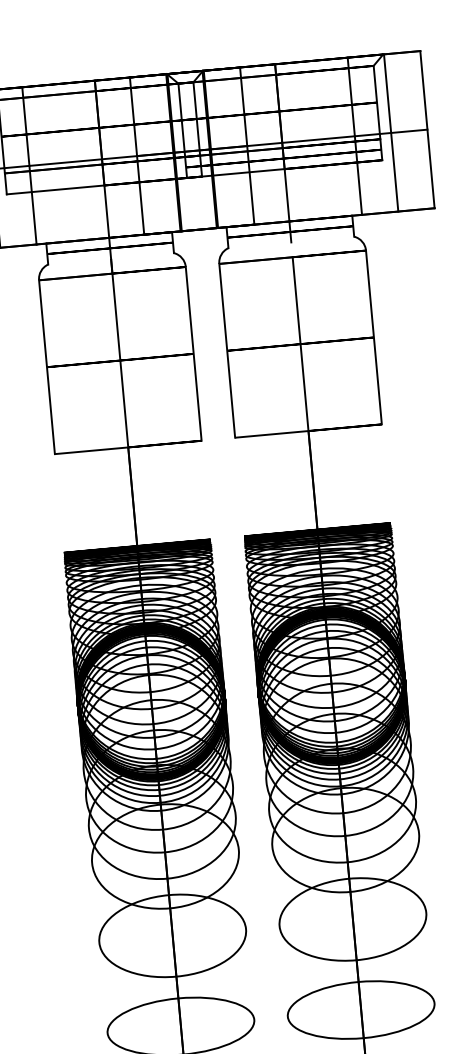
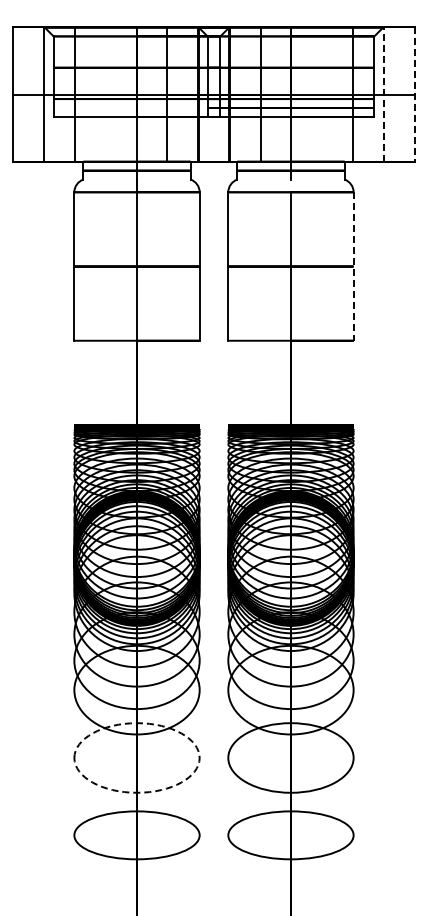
line: (428, 130) -> (415, 95), solid -> dashed
line: (390, 132) -> (383, 94), solid -> dashed
line: (373, 338) -> (353, 267), solid -> dashed
circle: (172, 935) -> (136, 757), solid -> dashed

